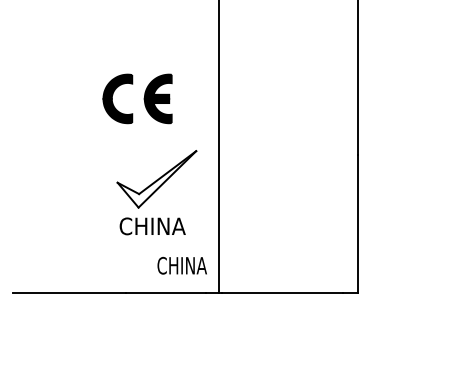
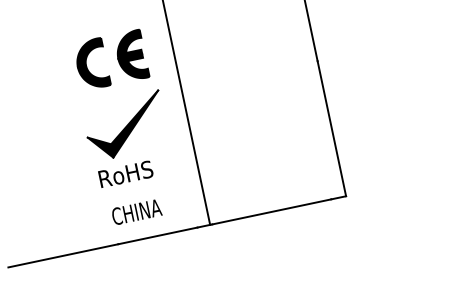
part: (137, 98) -> (111, 59), moved
fill: (156, 179) -> (125, 126), added
text: (152, 226) -> (130, 173), CHINA -> RoHS
text: (181, 265) -> (136, 212), moved

